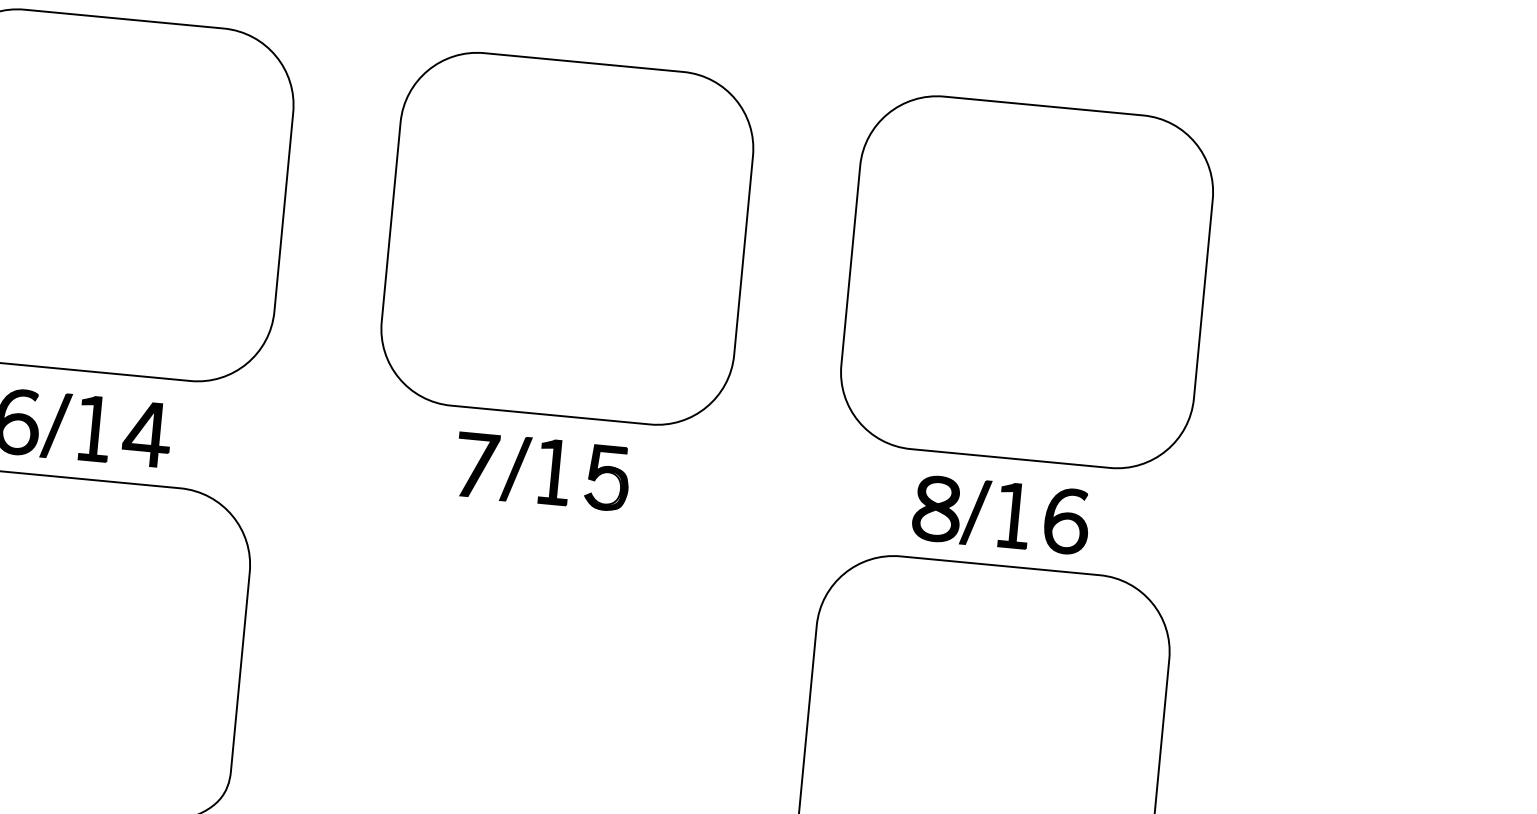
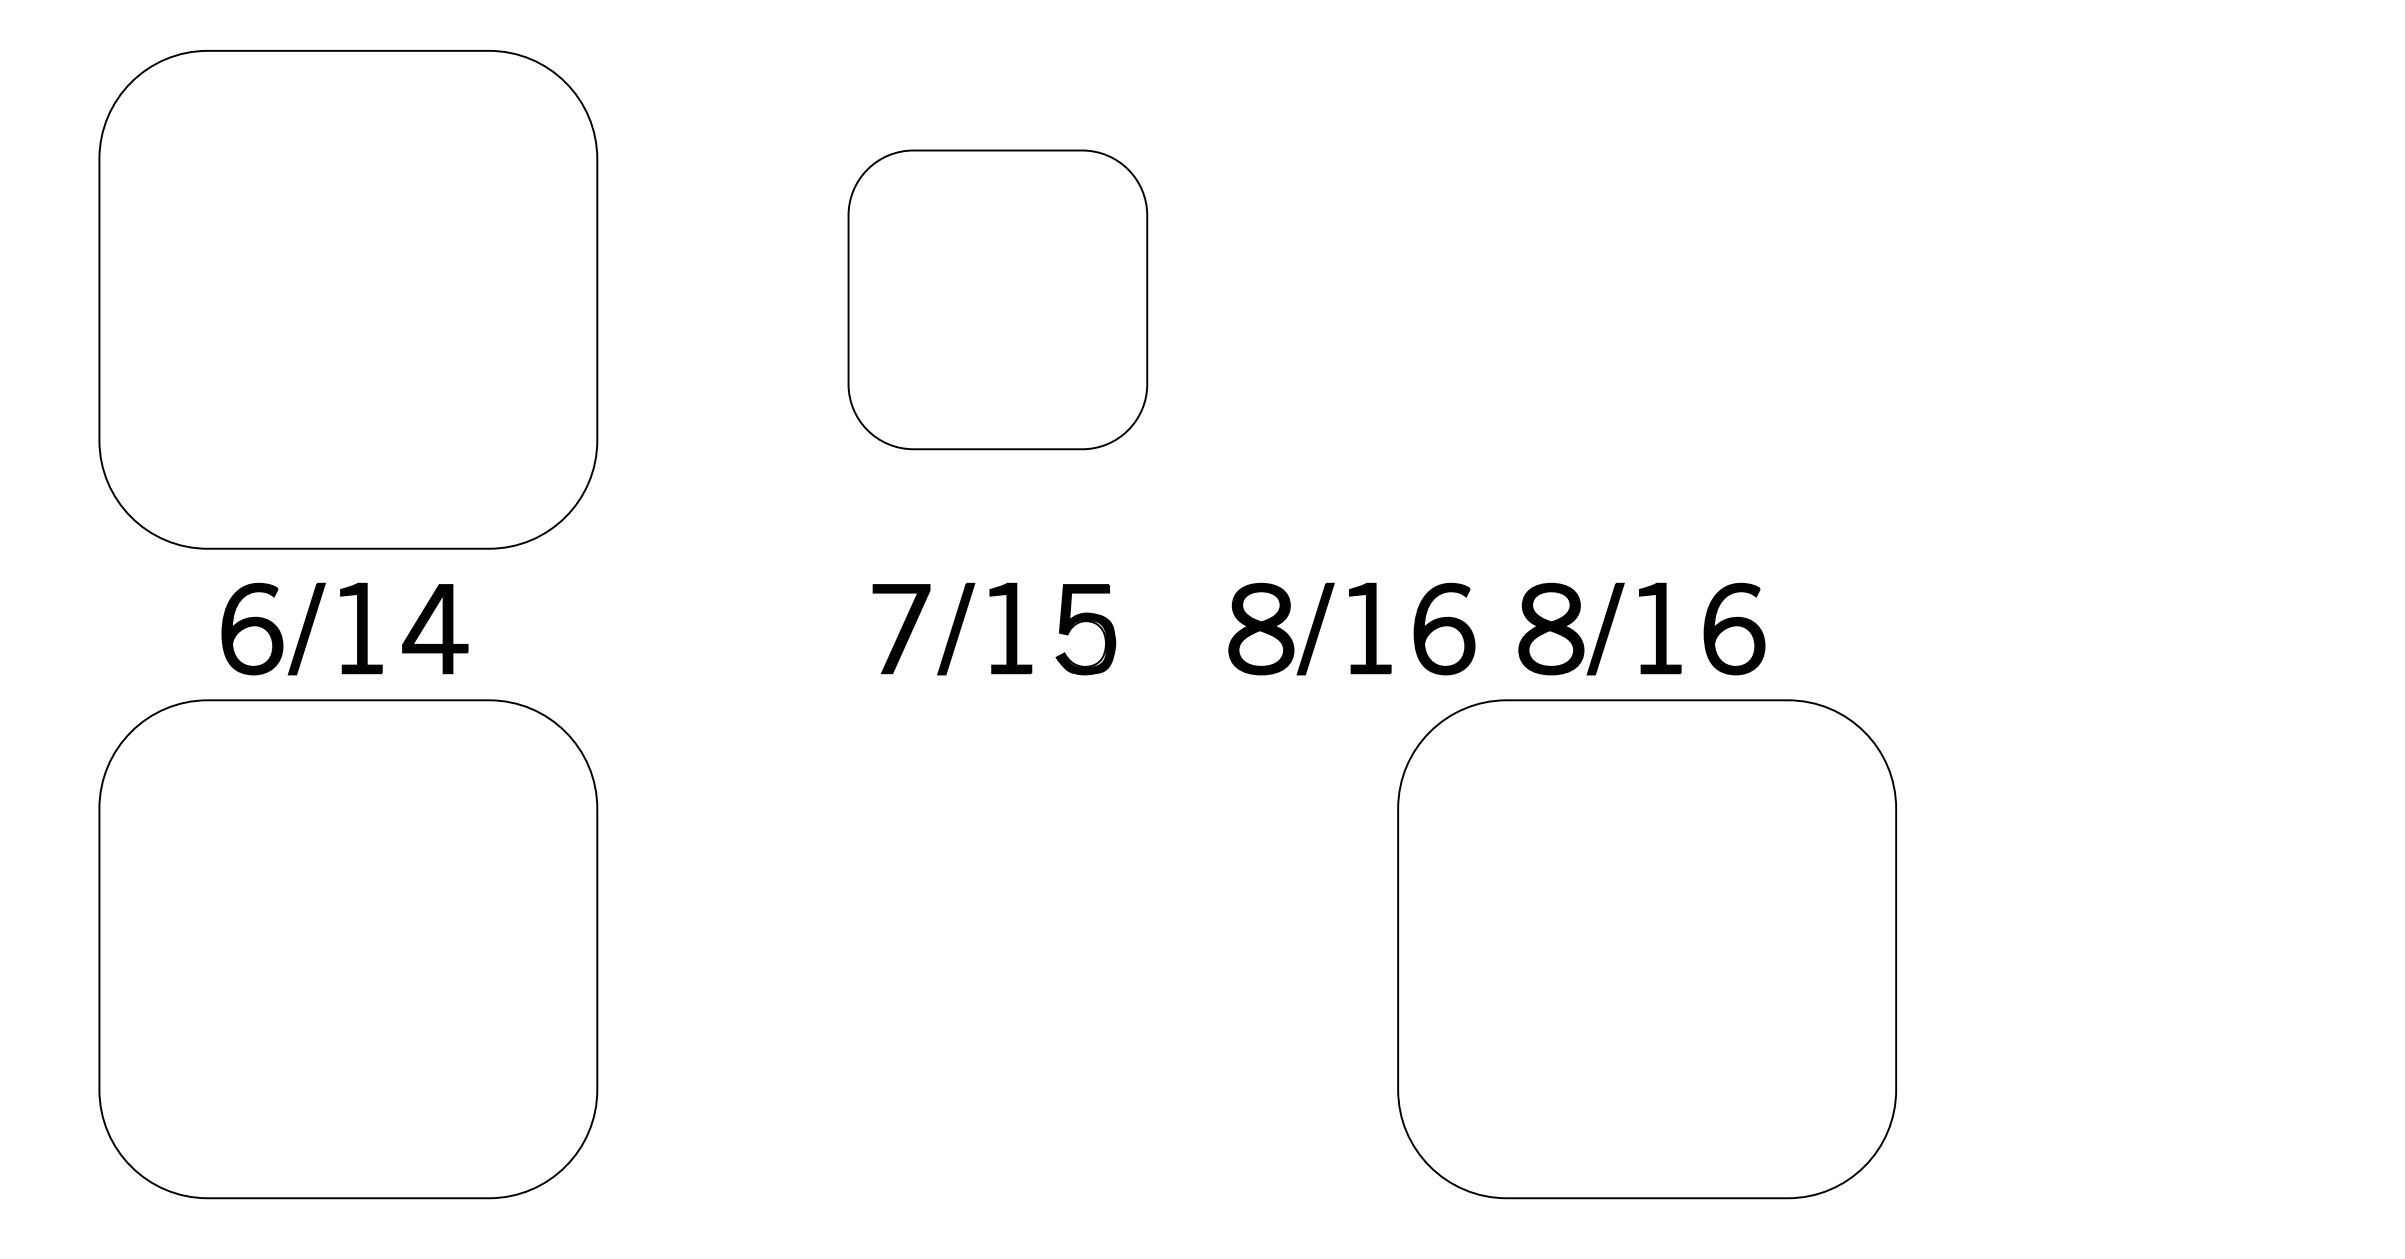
part: (567, 238) -> (997, 299), size x0.6
part: (1027, 282) -> (1647, 299), removed
part: (806, 496) -> (1366, 628), added

